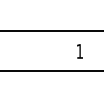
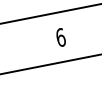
text: (79, 50) -> (60, 36), 1 -> 6

